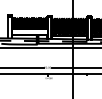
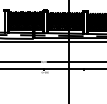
hatch: (29, 32) -> (25, 26), added

